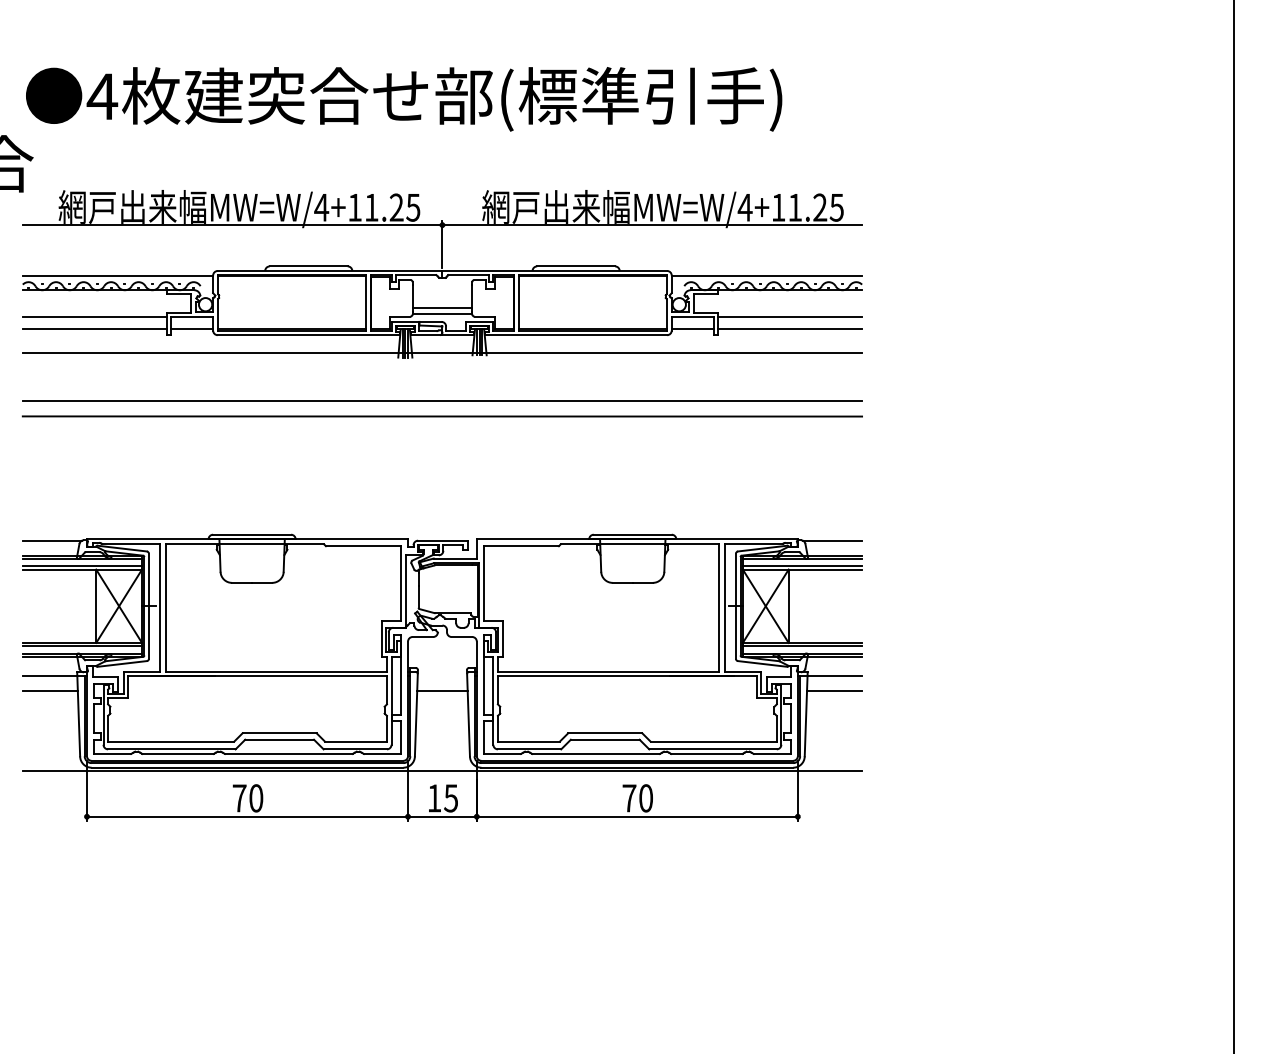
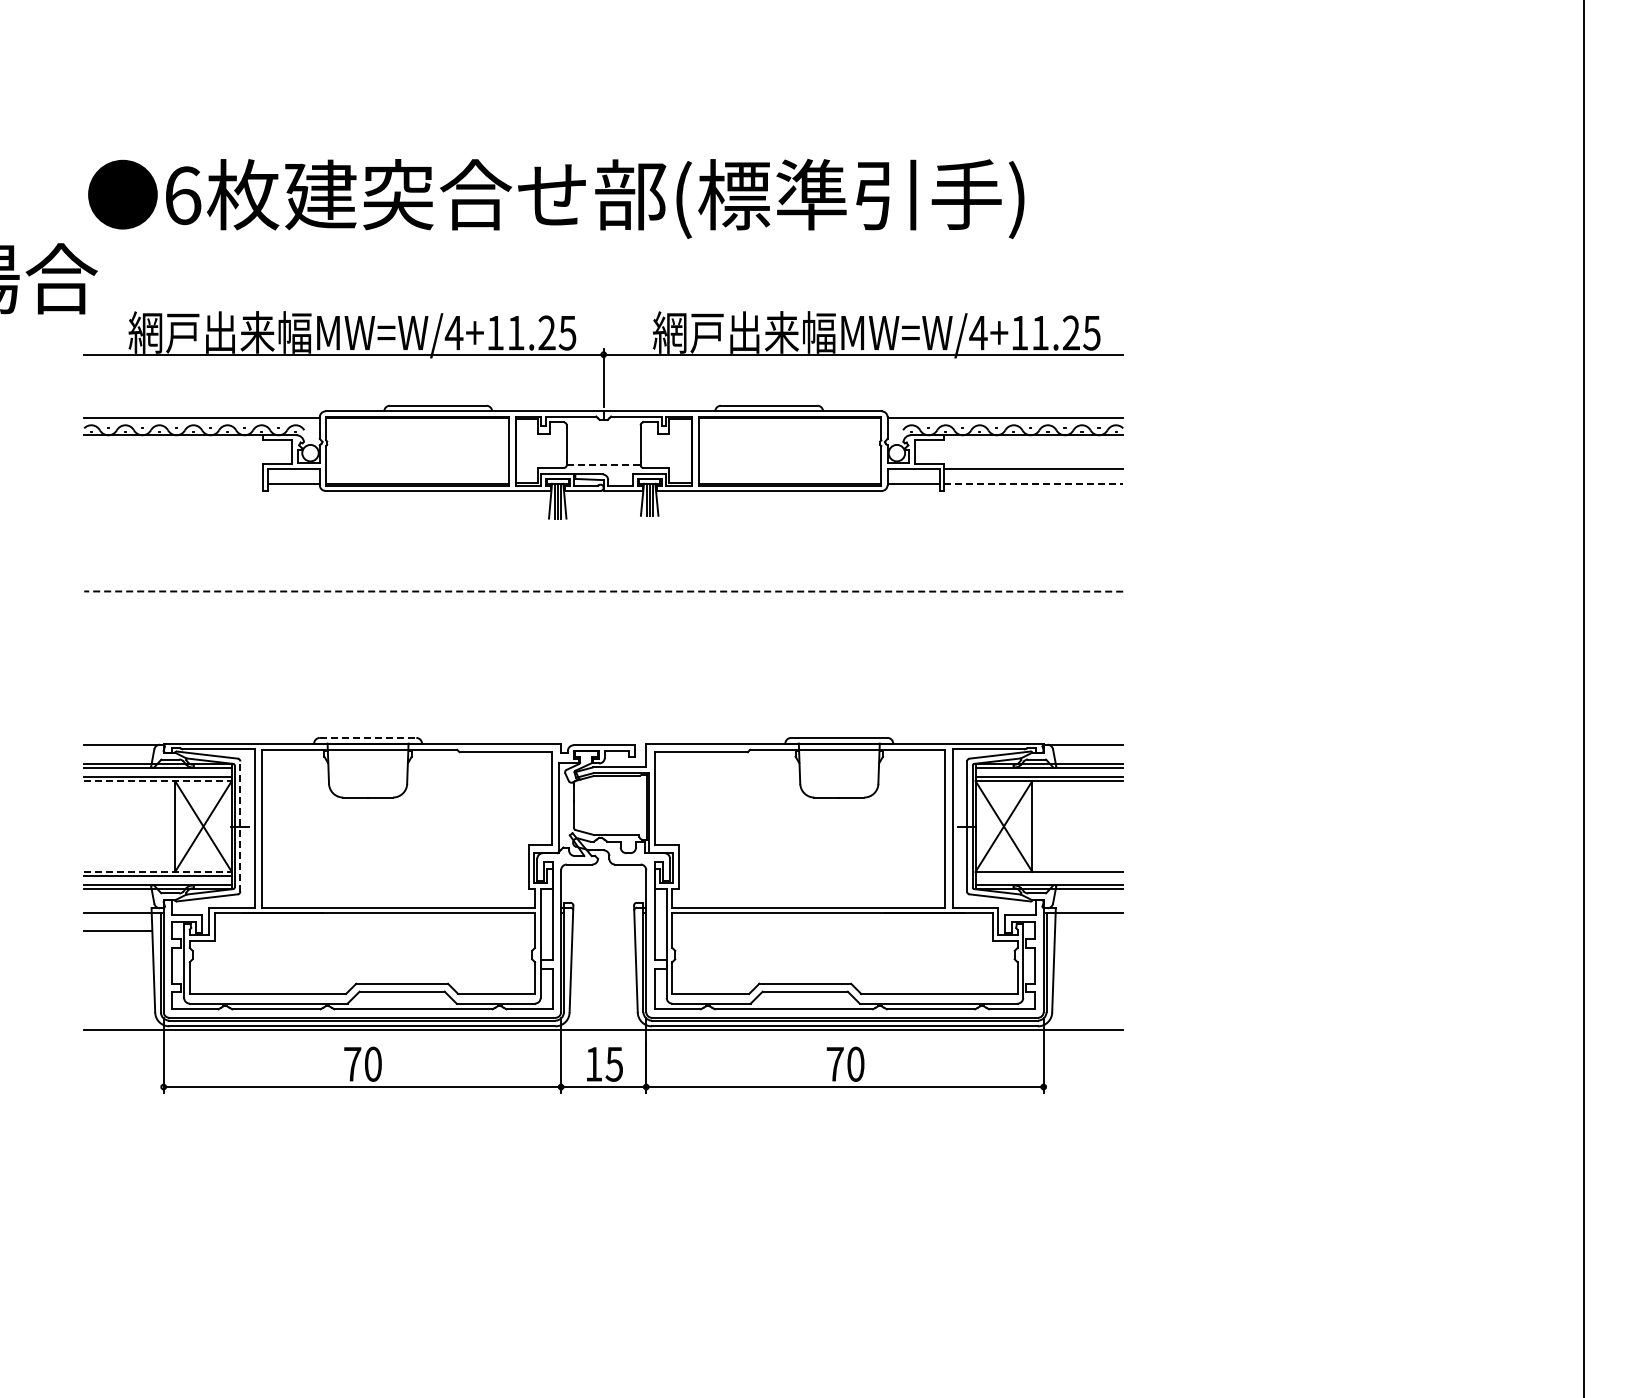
text: (102, 96) -> (182, 195), 4 -> 6
line: (442, 307) -> (603, 456), removed
line: (442, 313) -> (603, 464), solid -> dashed
line: (94, 317) -> (173, 468), removed
line: (94, 329) -> (173, 483), removed
line: (790, 329) -> (1034, 483), solid -> dashed
line: (442, 352) -> (603, 512), removed
line: (442, 401) -> (603, 572), removed
line: (442, 416) -> (603, 591), solid -> dashed
line: (252, 534) -> (368, 737), solid -> dashed
line: (82, 569) -> (158, 781), solid -> dashed
line: (149, 606) -> (240, 826), solid -> dashed
line: (82, 642) -> (158, 871), solid -> dashed
line: (802, 645) -> (1049, 875), removed
line: (442, 690) -> (603, 930), removed
line: (834, 690) -> (1089, 930), removed

